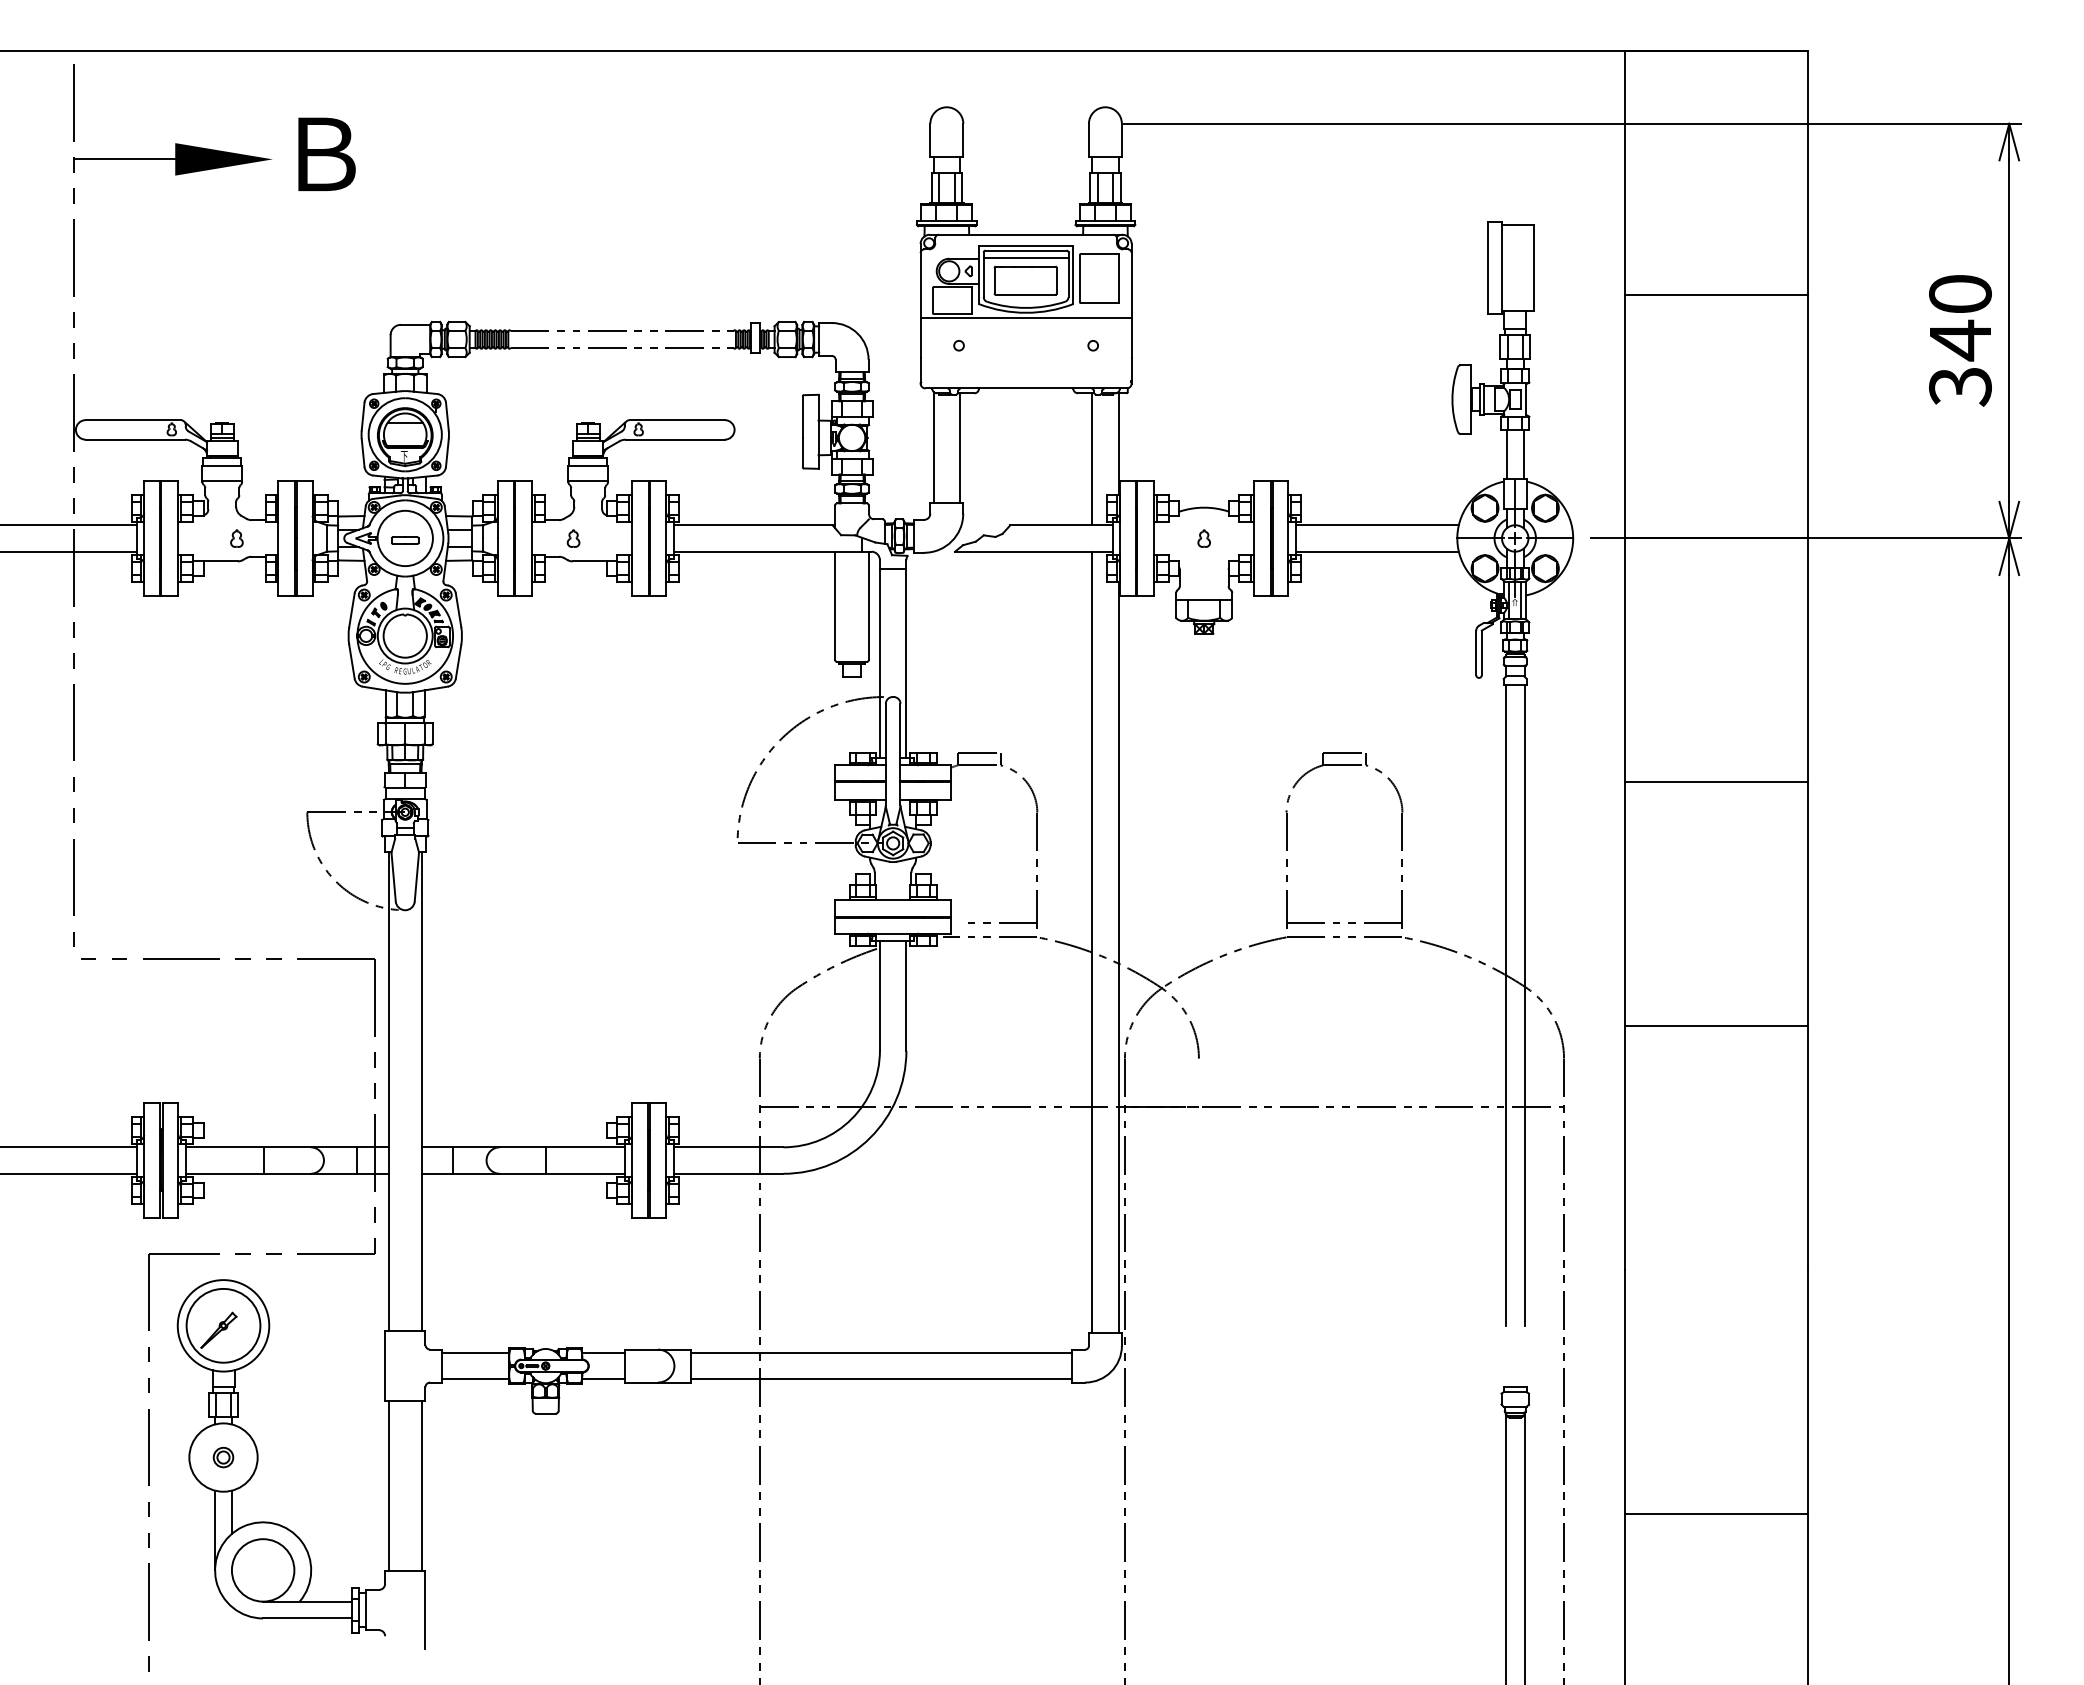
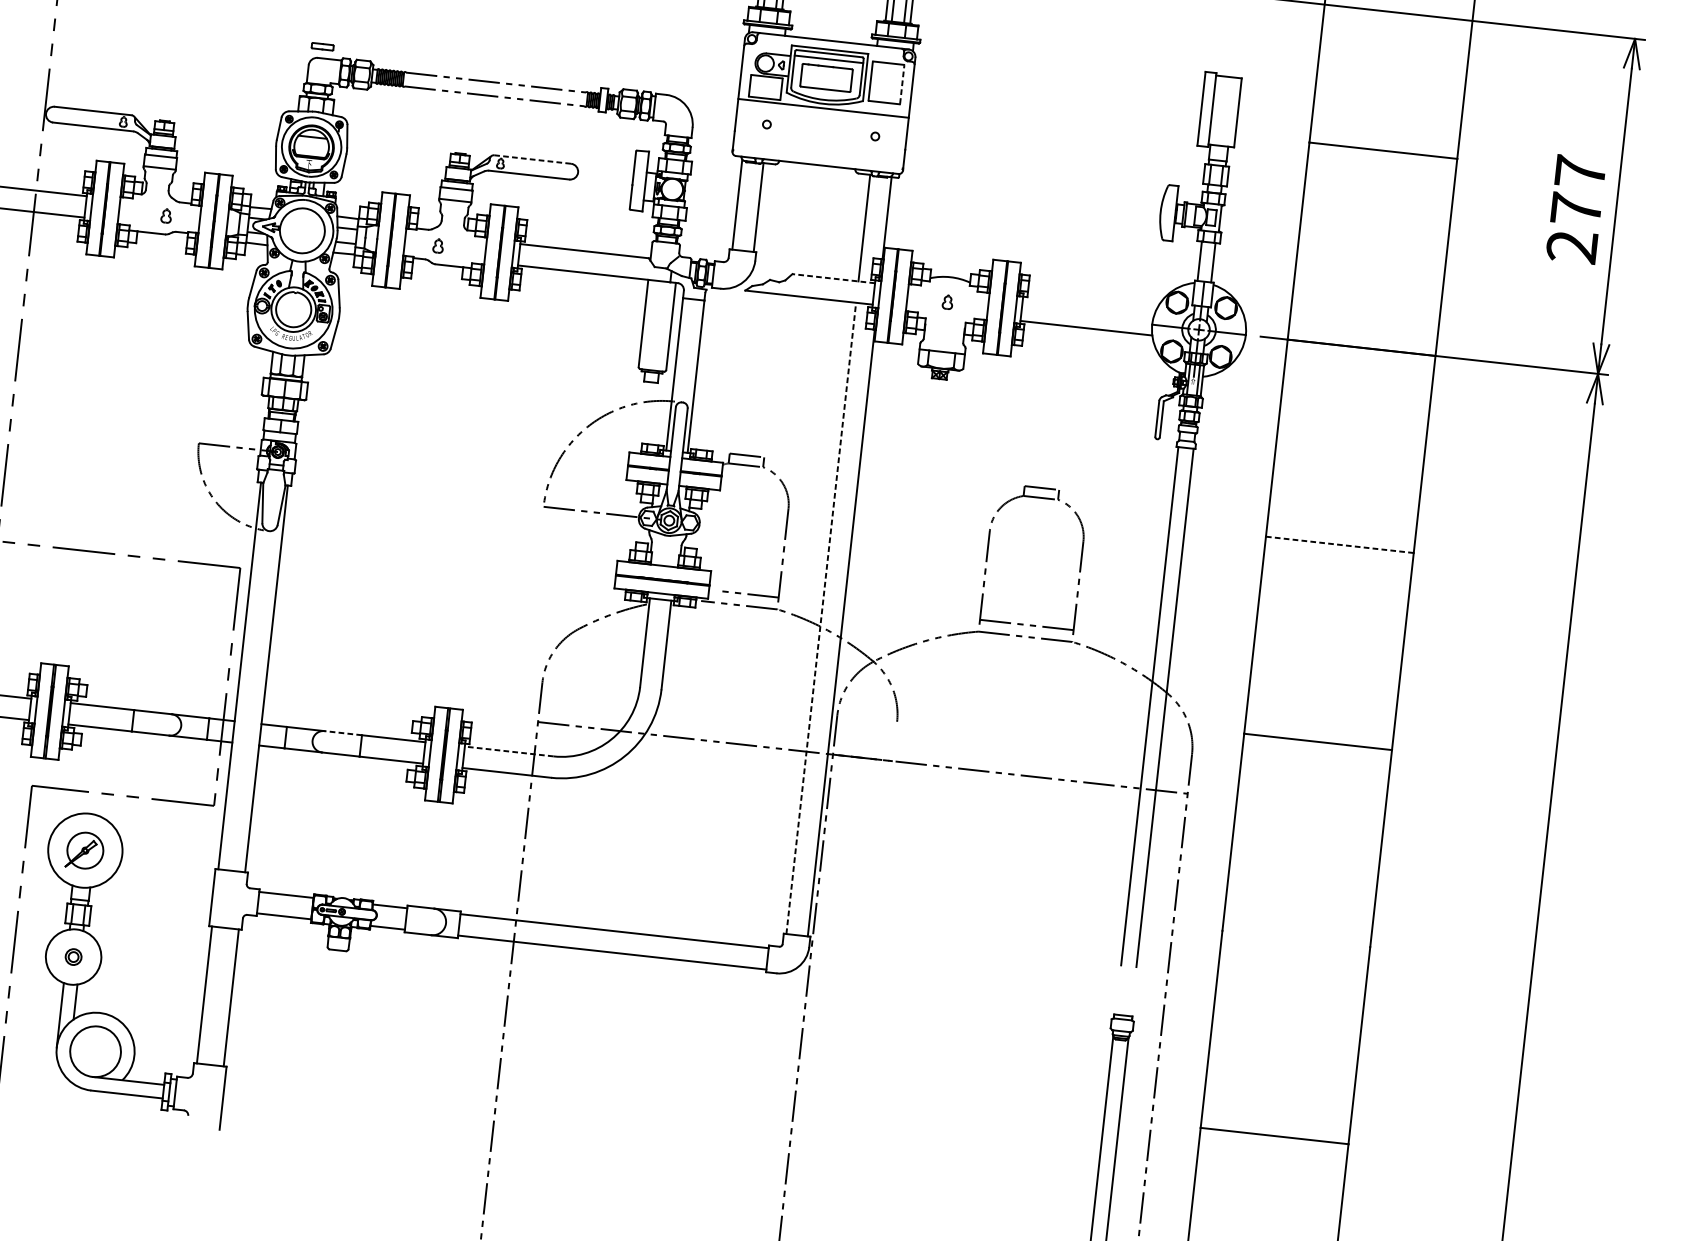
line: (1119, 278) -> (902, 84), solid -> dashed
text: (1960, 340) -> (1576, 209), 340 -> 277
line: (677, 420) -> (532, 159), solid -> dashed
line: (1061, 525) -> (833, 278), solid -> dashed
line: (1376, 525) -> (1088, 306), removed
part: (405, 540) -> (322, 46), moved
line: (1717, 782) -> (1340, 545), solid -> dashed
line: (1092, 942) -> (821, 618), solid -> dashed
line: (522, 1147) -> (342, 733), solid -> dashed
line: (728, 1147) -> (509, 751), solid -> dashed
circle: (223, 1325) -> (85, 850), size x0.6

